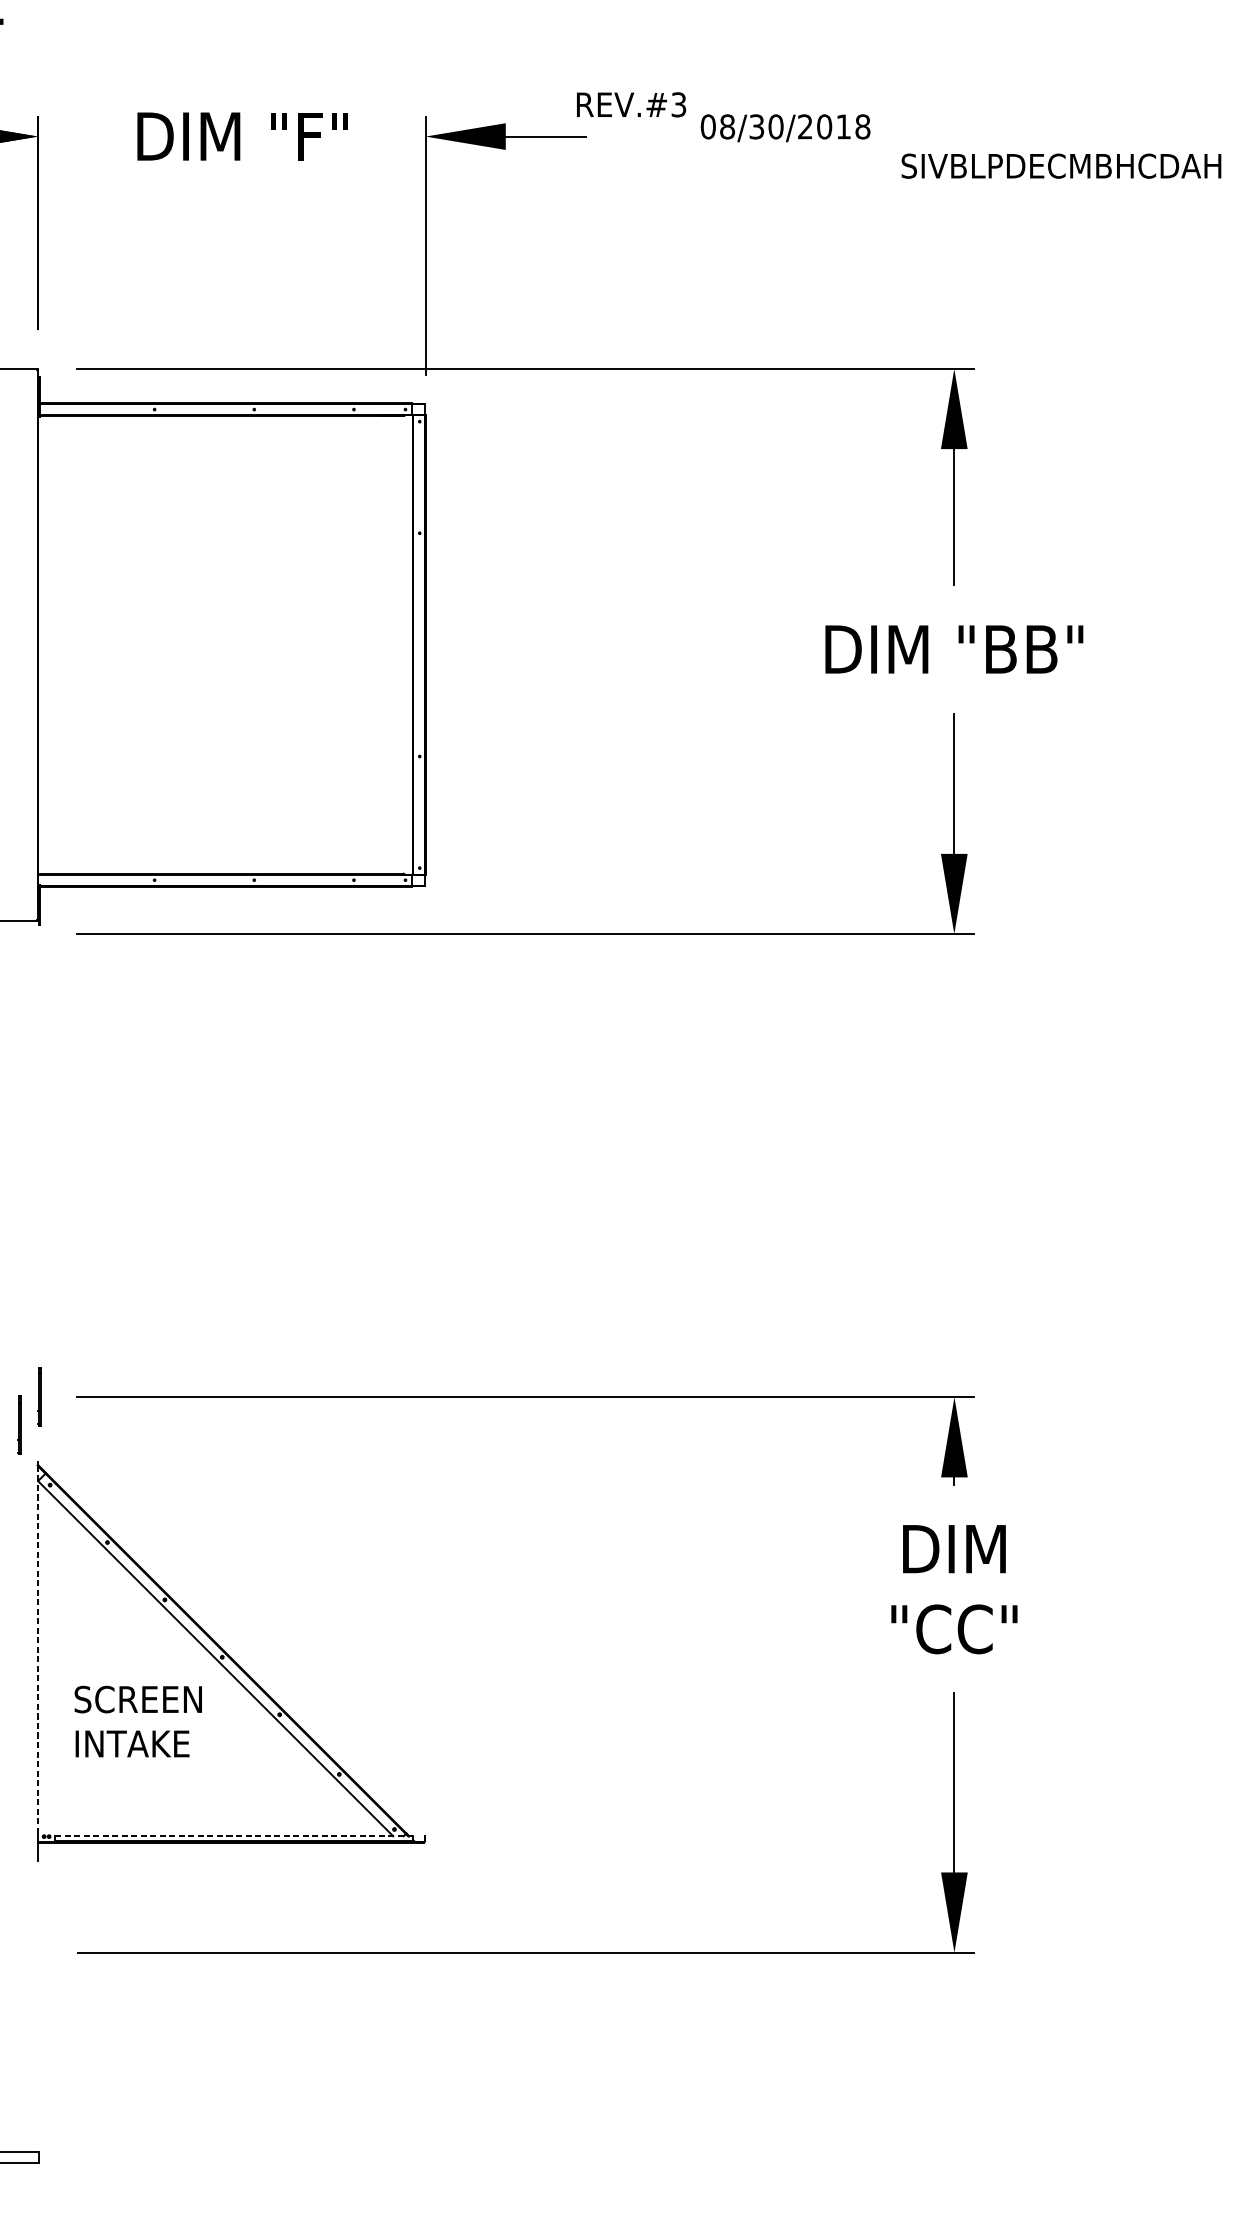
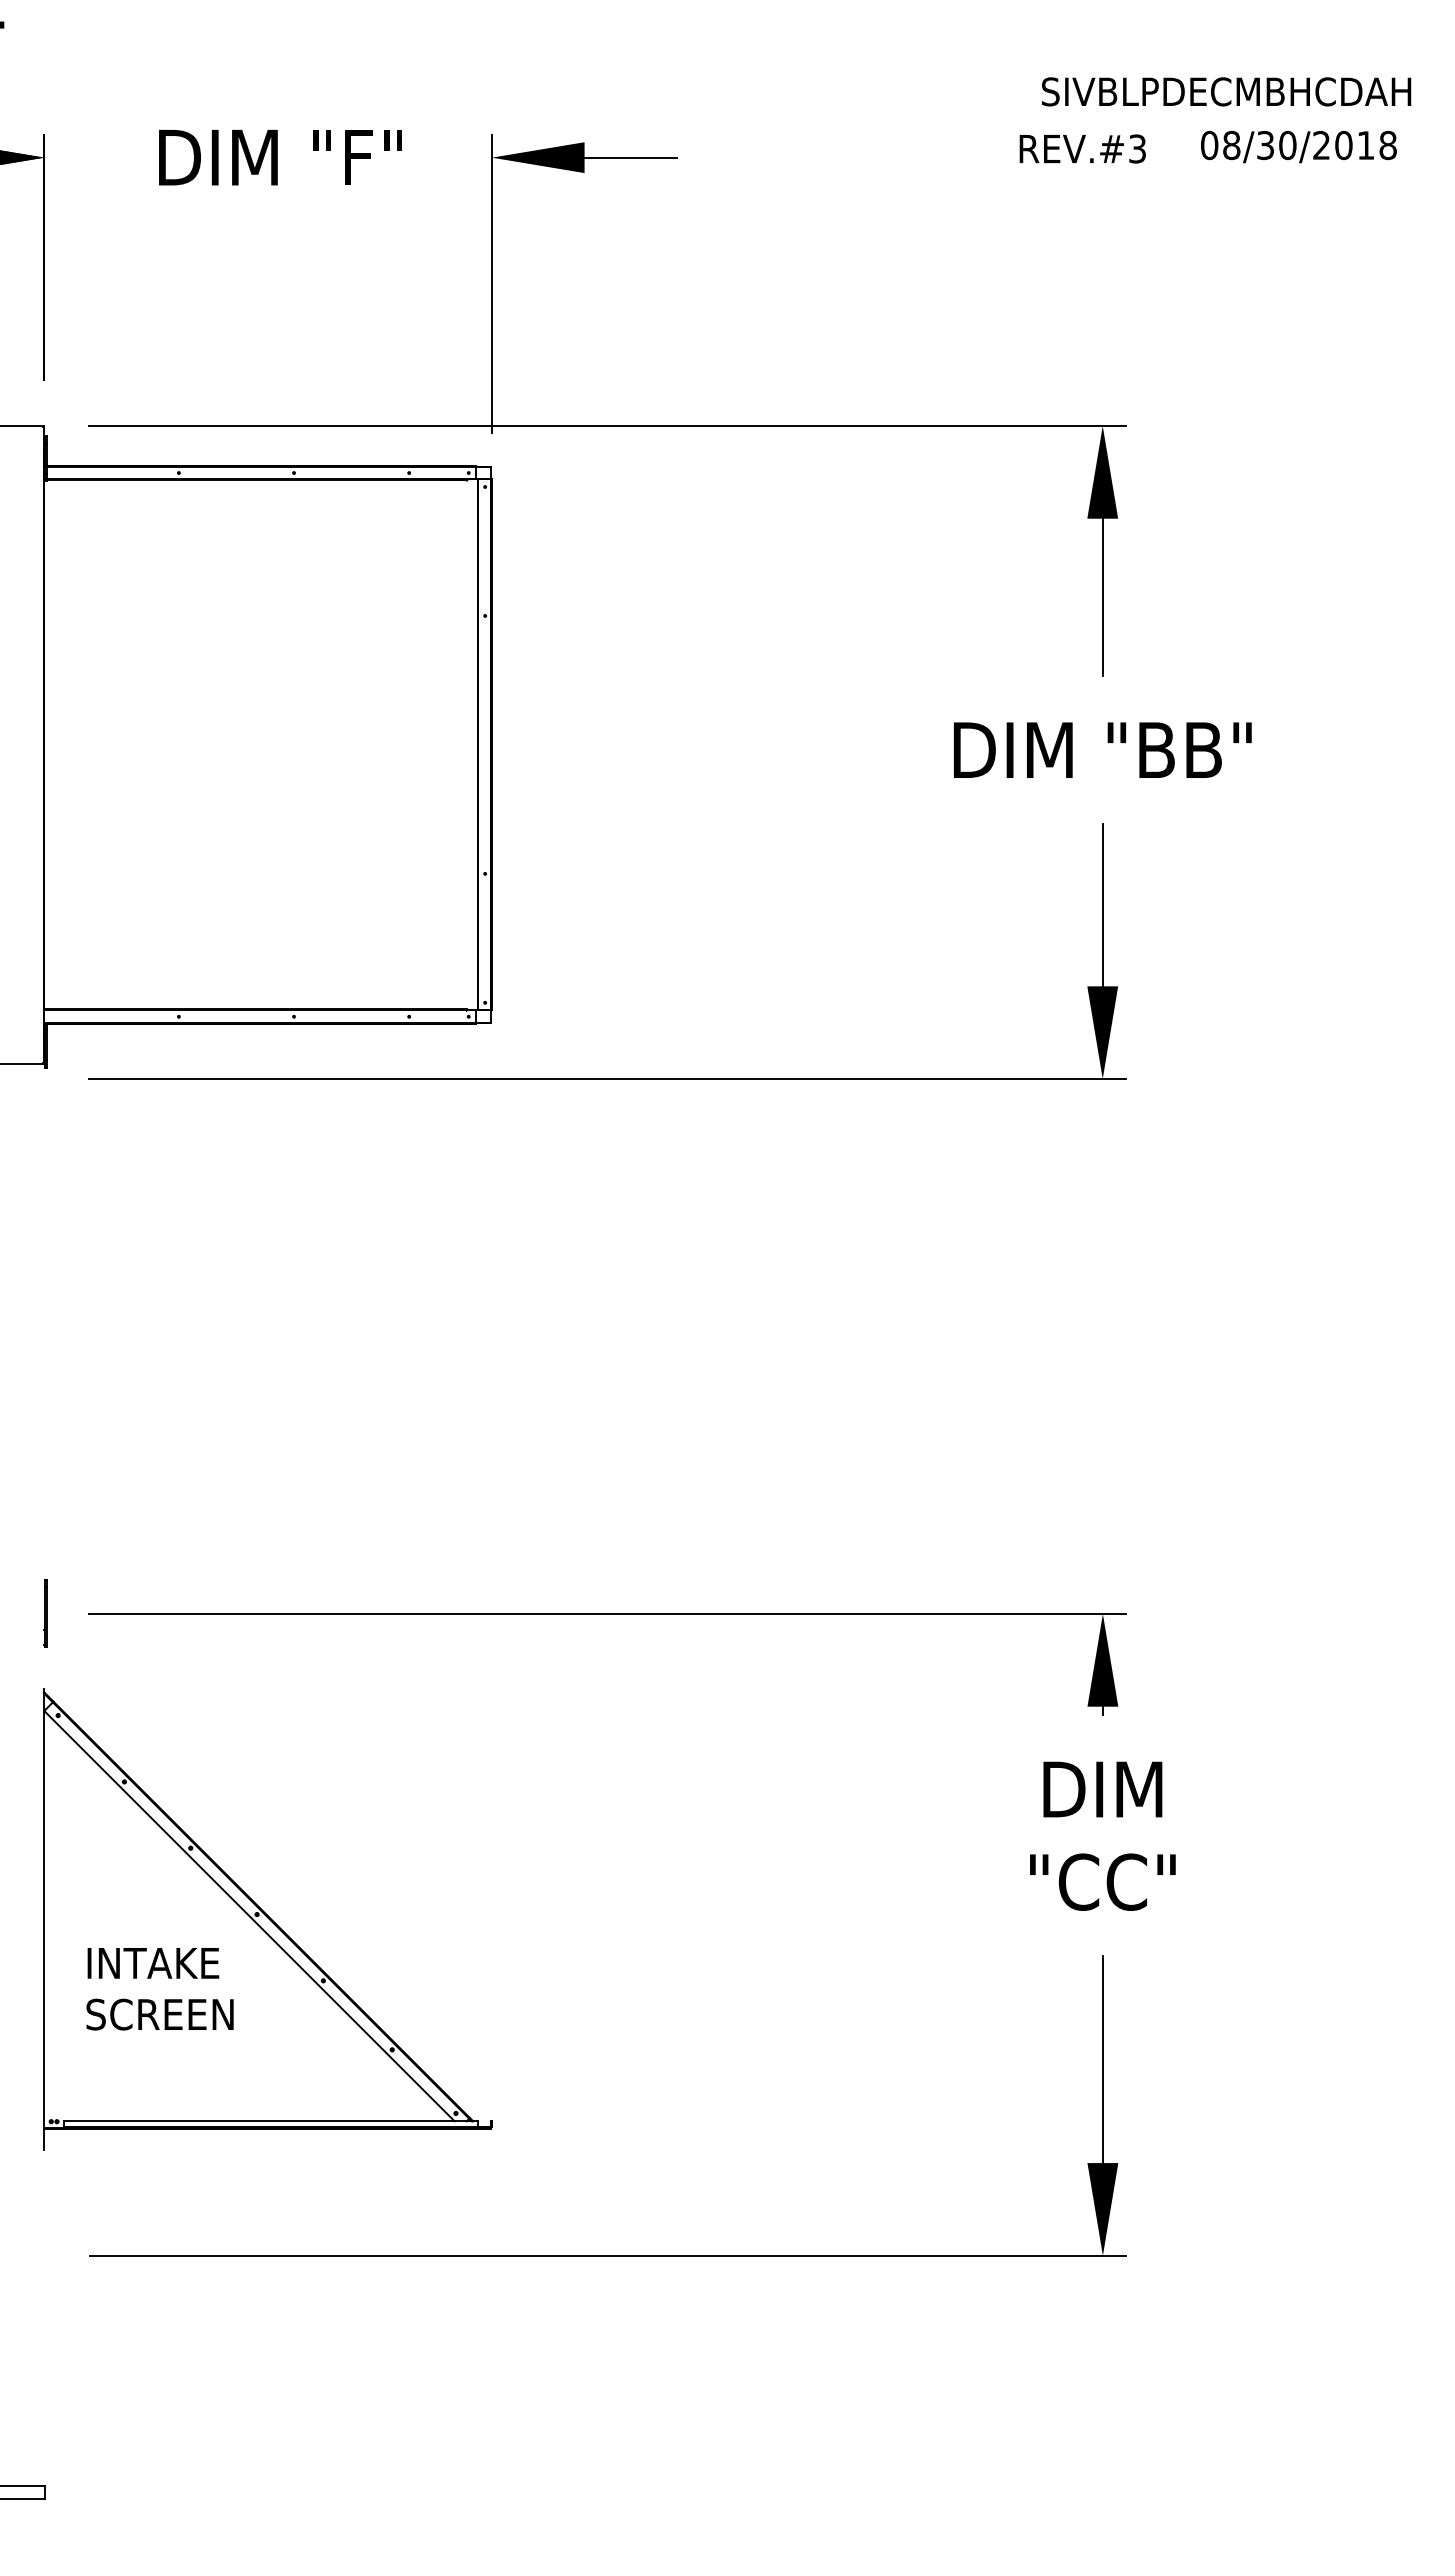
text: (631, 104) -> (1082, 148), moved
text: (785, 128) -> (1298, 147), moved
text: (1061, 165) -> (1226, 91), moved
line: (19, 1425) -> (22, 1646), removed
line: (37, 1650) -> (43, 1906), dashed -> solid
text: (137, 1699) -> (159, 1963), SCREEN -> INTAKE
text: (137, 1743) -> (159, 2014), INTAKE -> SCREEN
line: (233, 1836) -> (270, 2121), dashed -> solid

